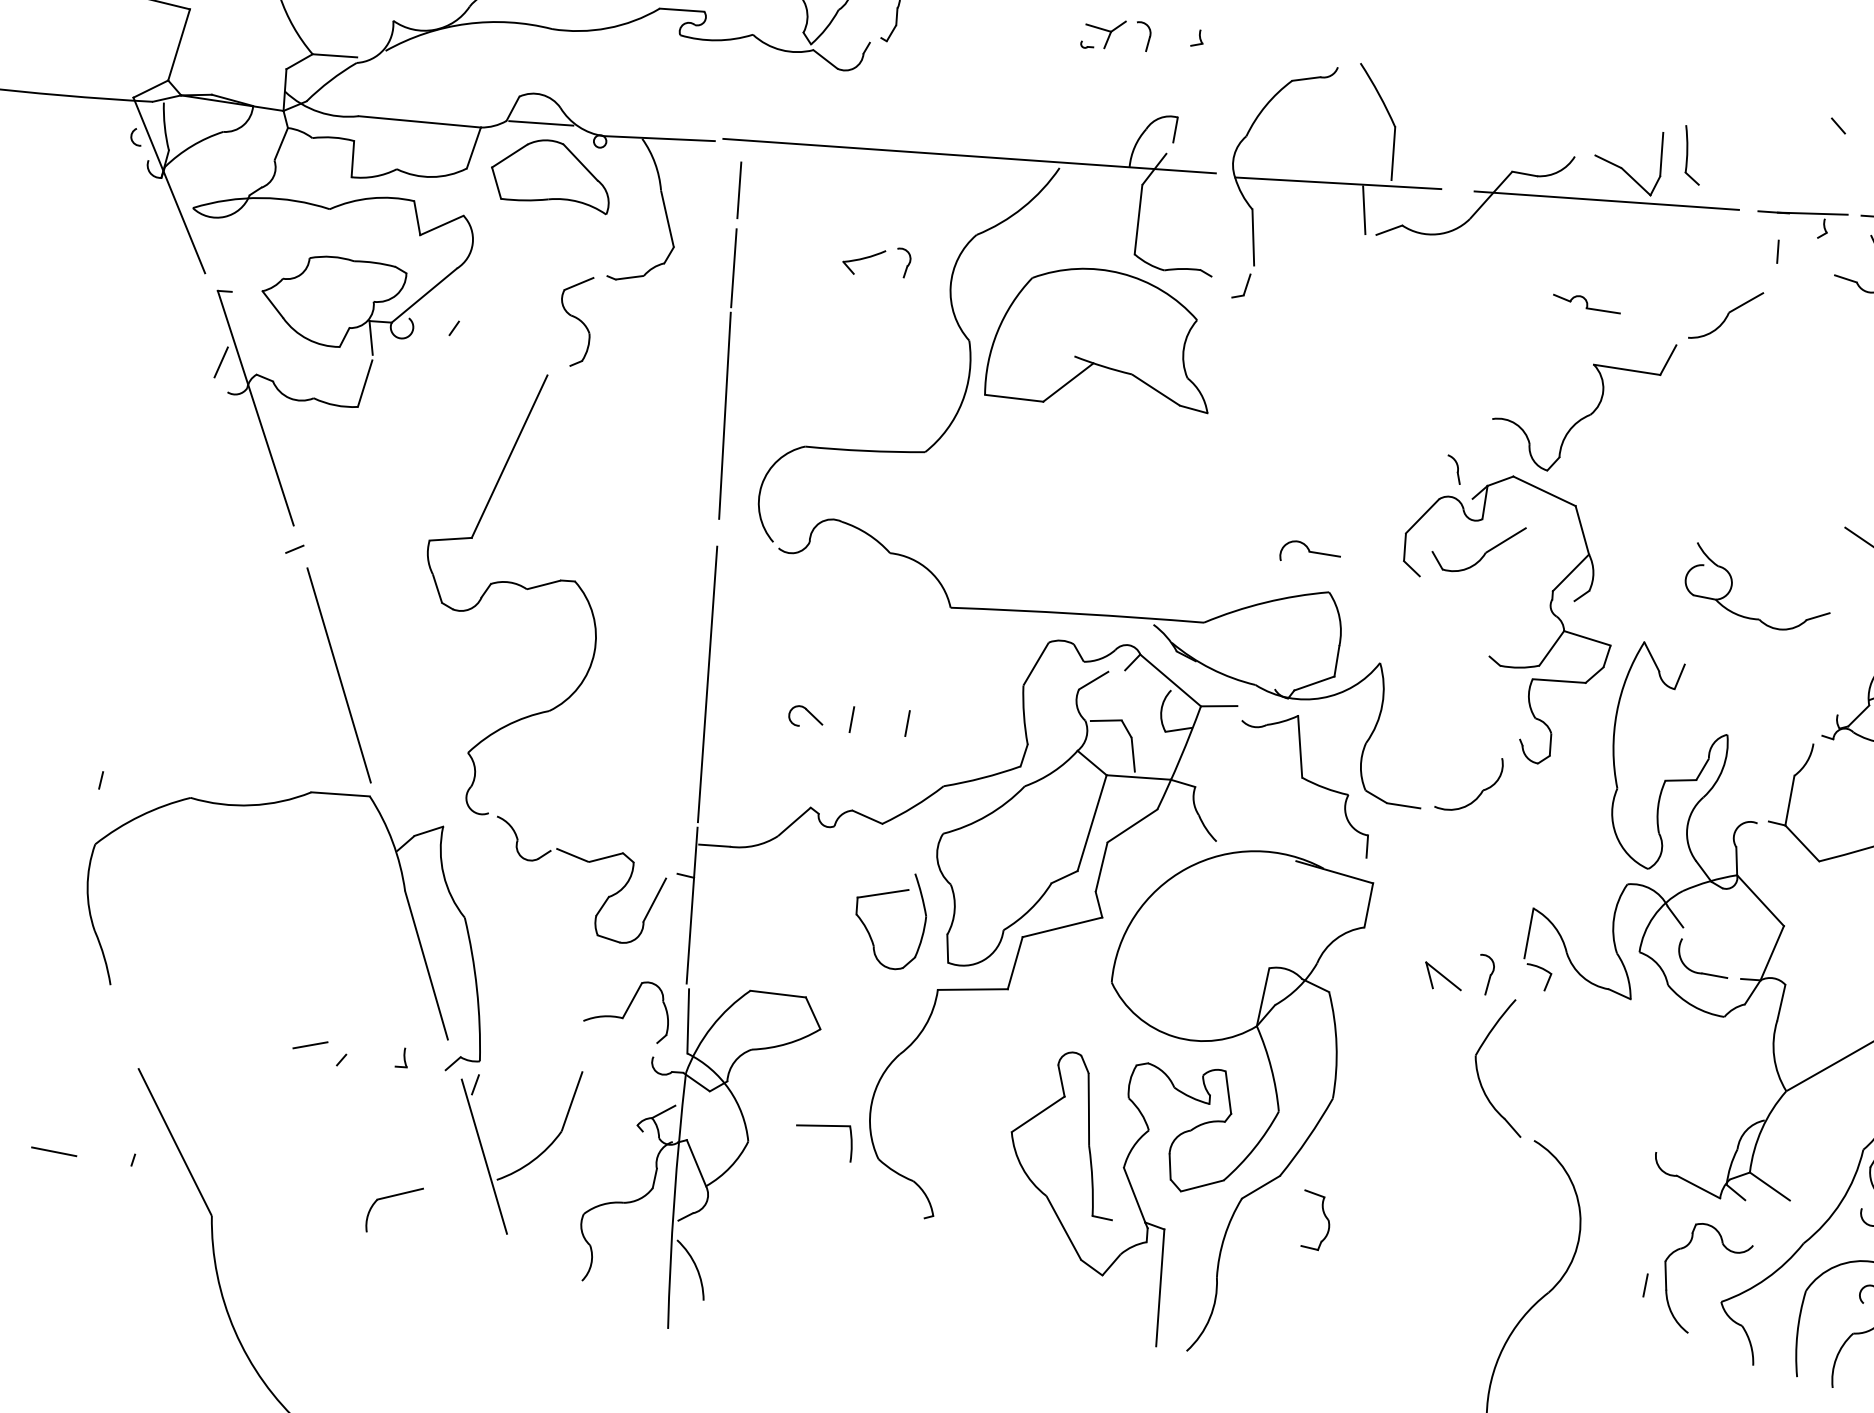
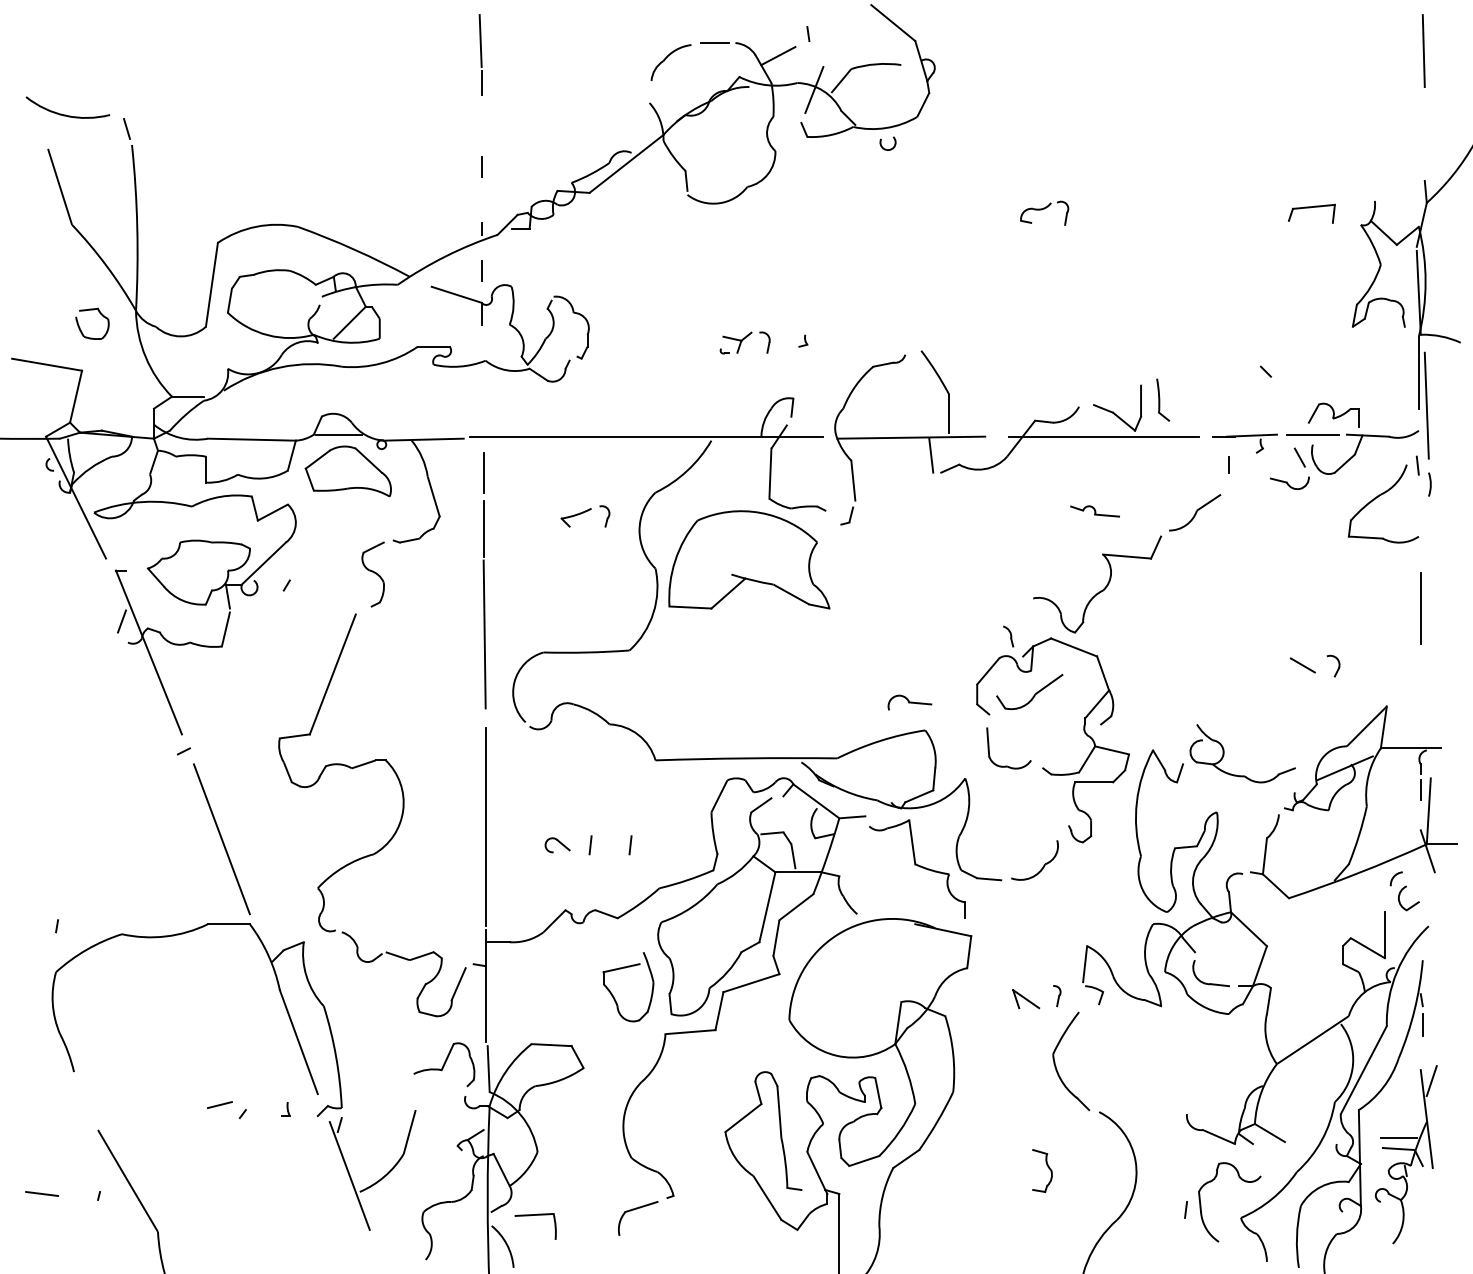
part: (1732, 585) -> (1224, 753), moved
part: (1440, 649) -> (1007, 765), added
part: (1487, 975) -> (1057, 996), size x0.71
part: (824, 1126) -> (535, 1215), moved
part: (390, 1198) -> (634, 1210), moved
part: (1324, 1217) -> (1048, 1168), moved

